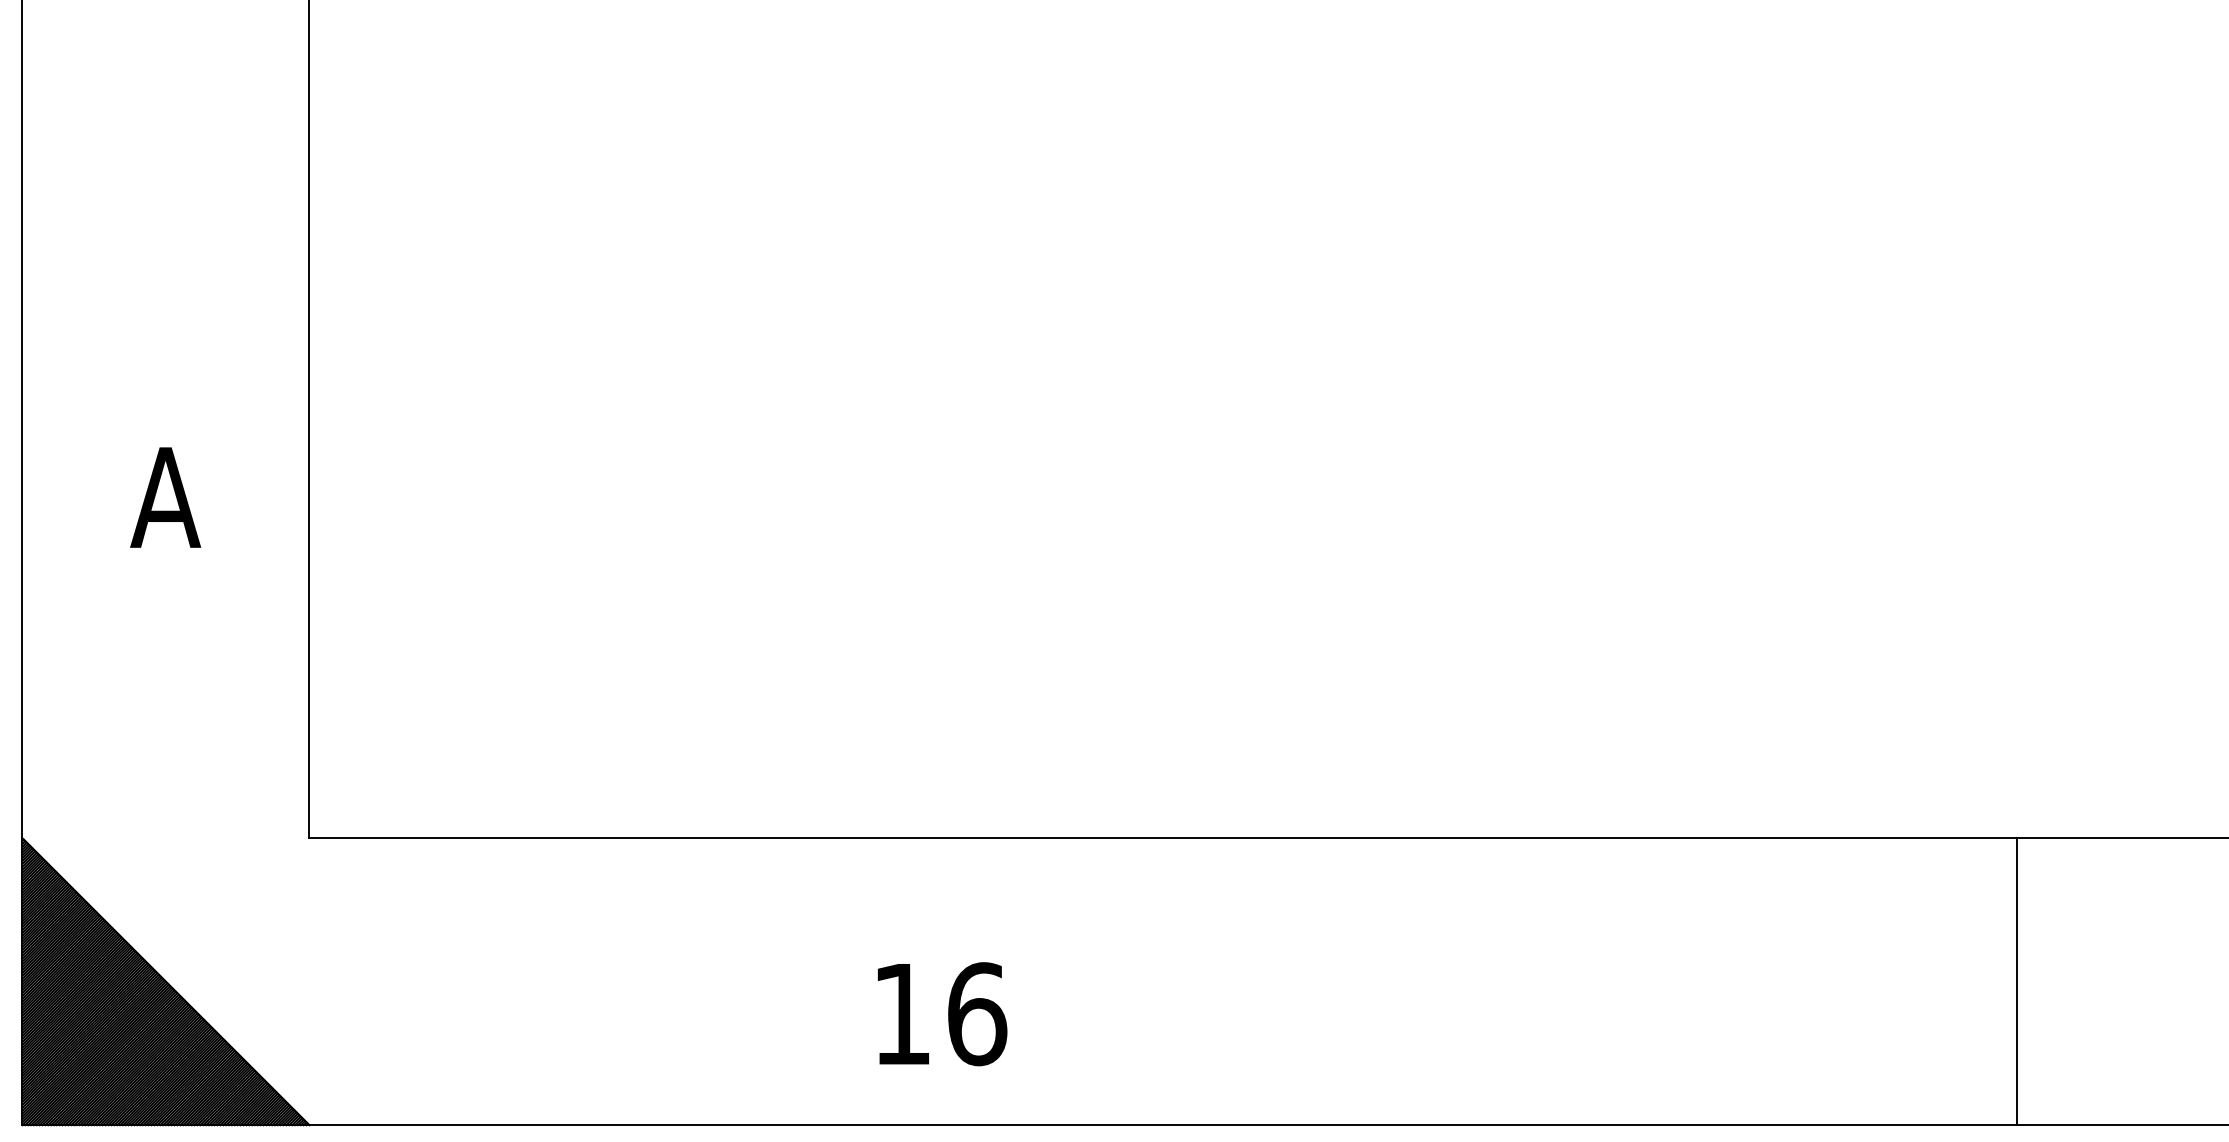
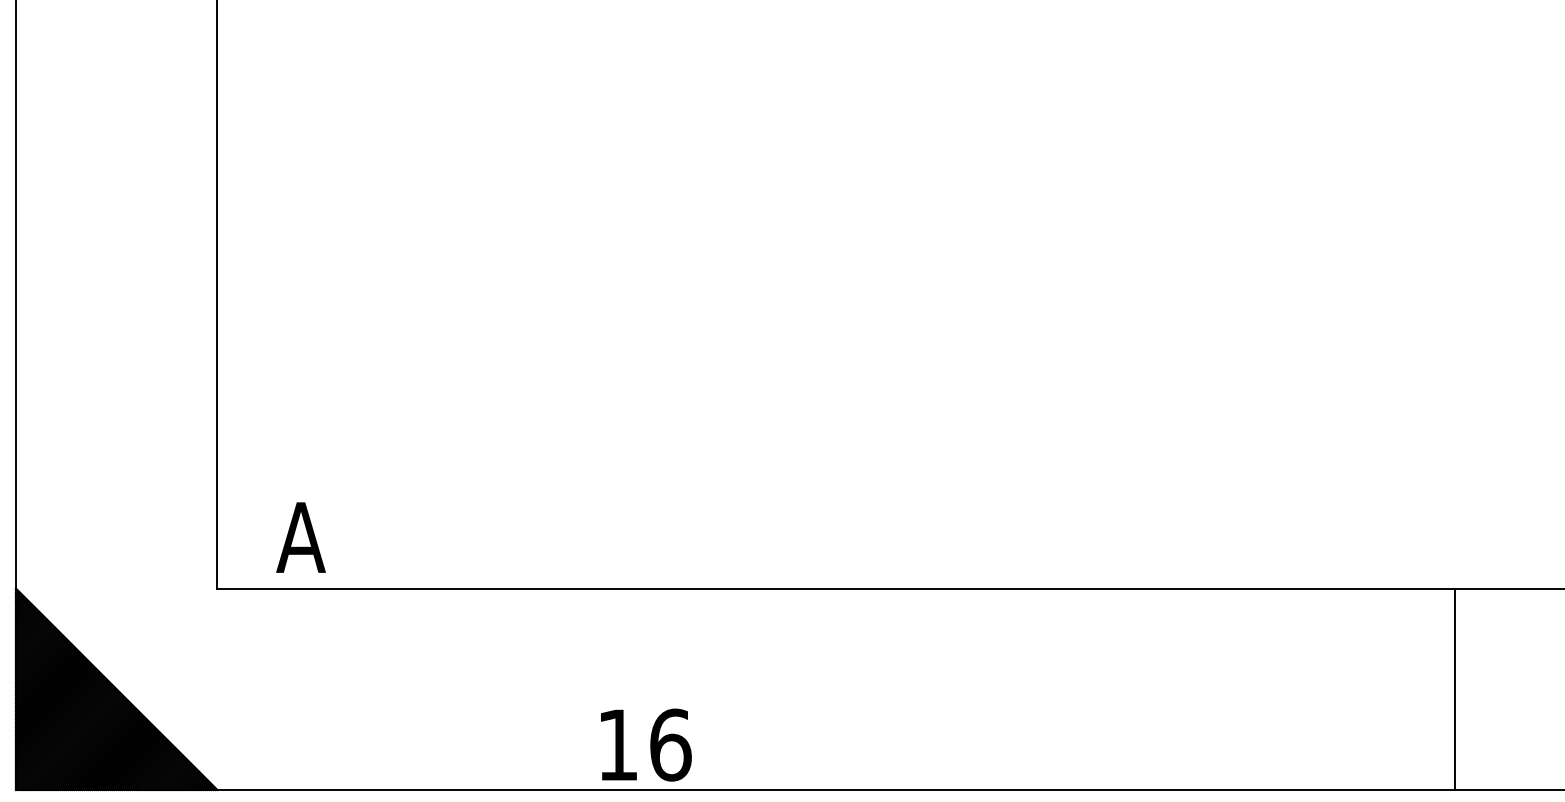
text: (165, 497) -> (300, 537), moved
line: (2016, 981) -> (1454, 689), moved
text: (942, 1014) -> (646, 745), moved

